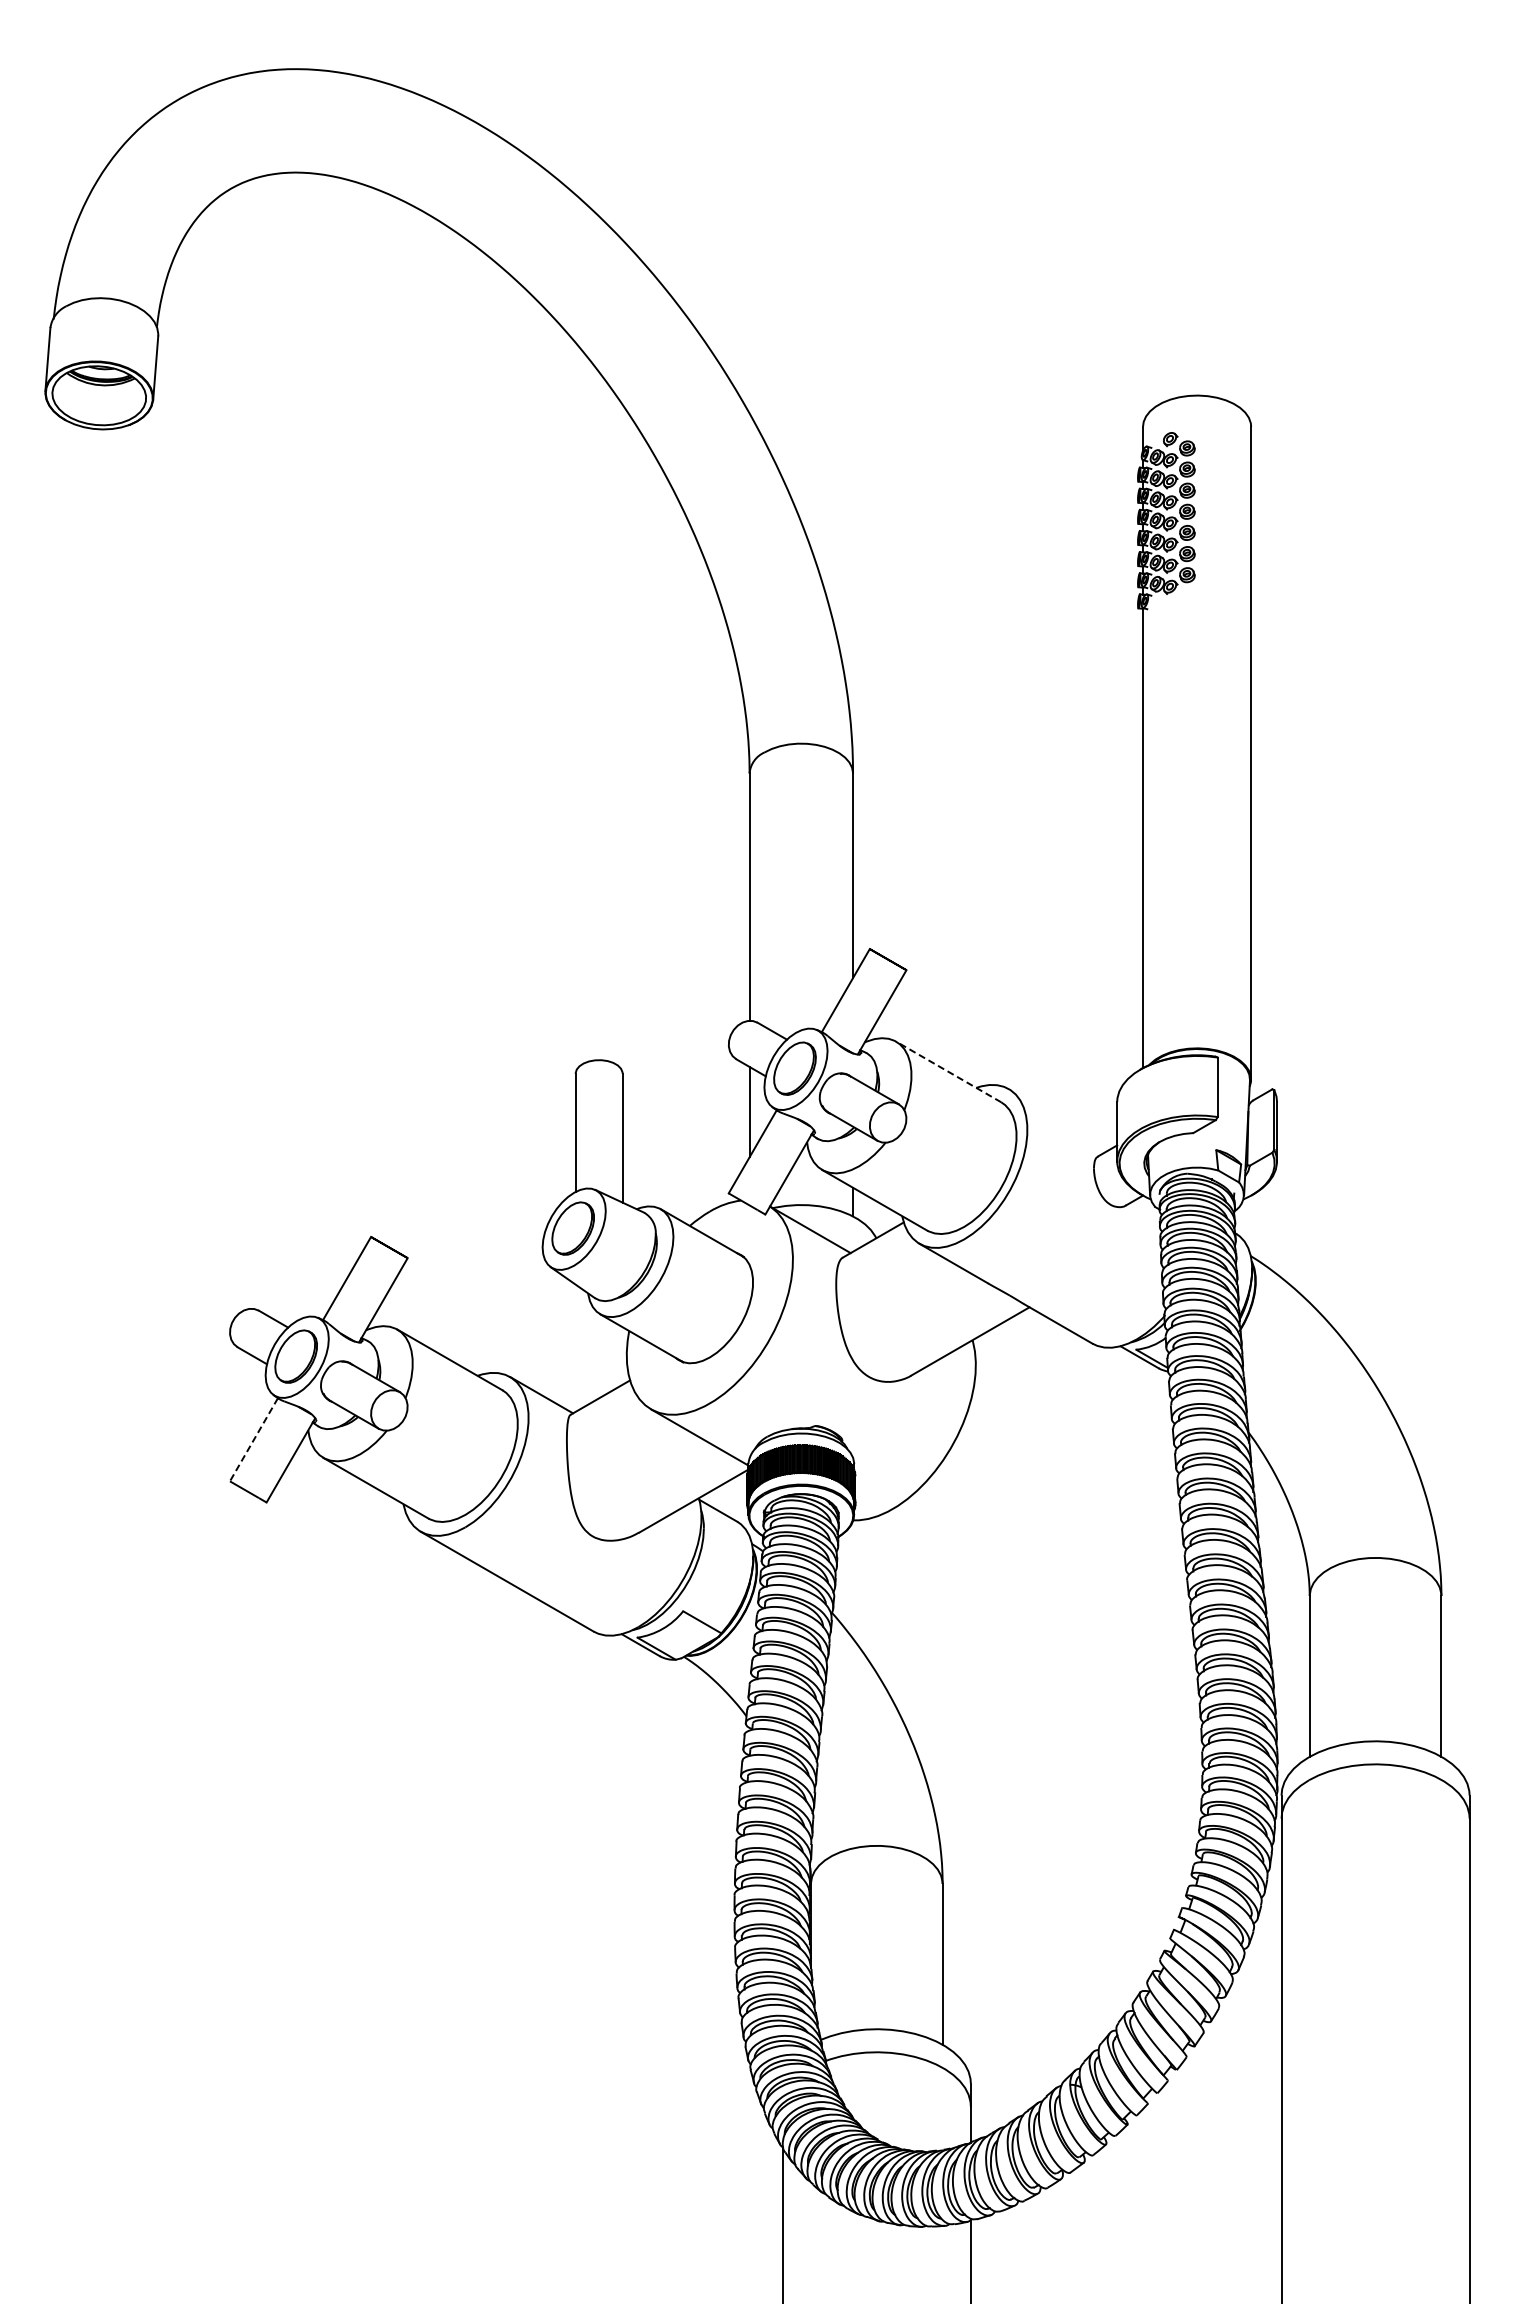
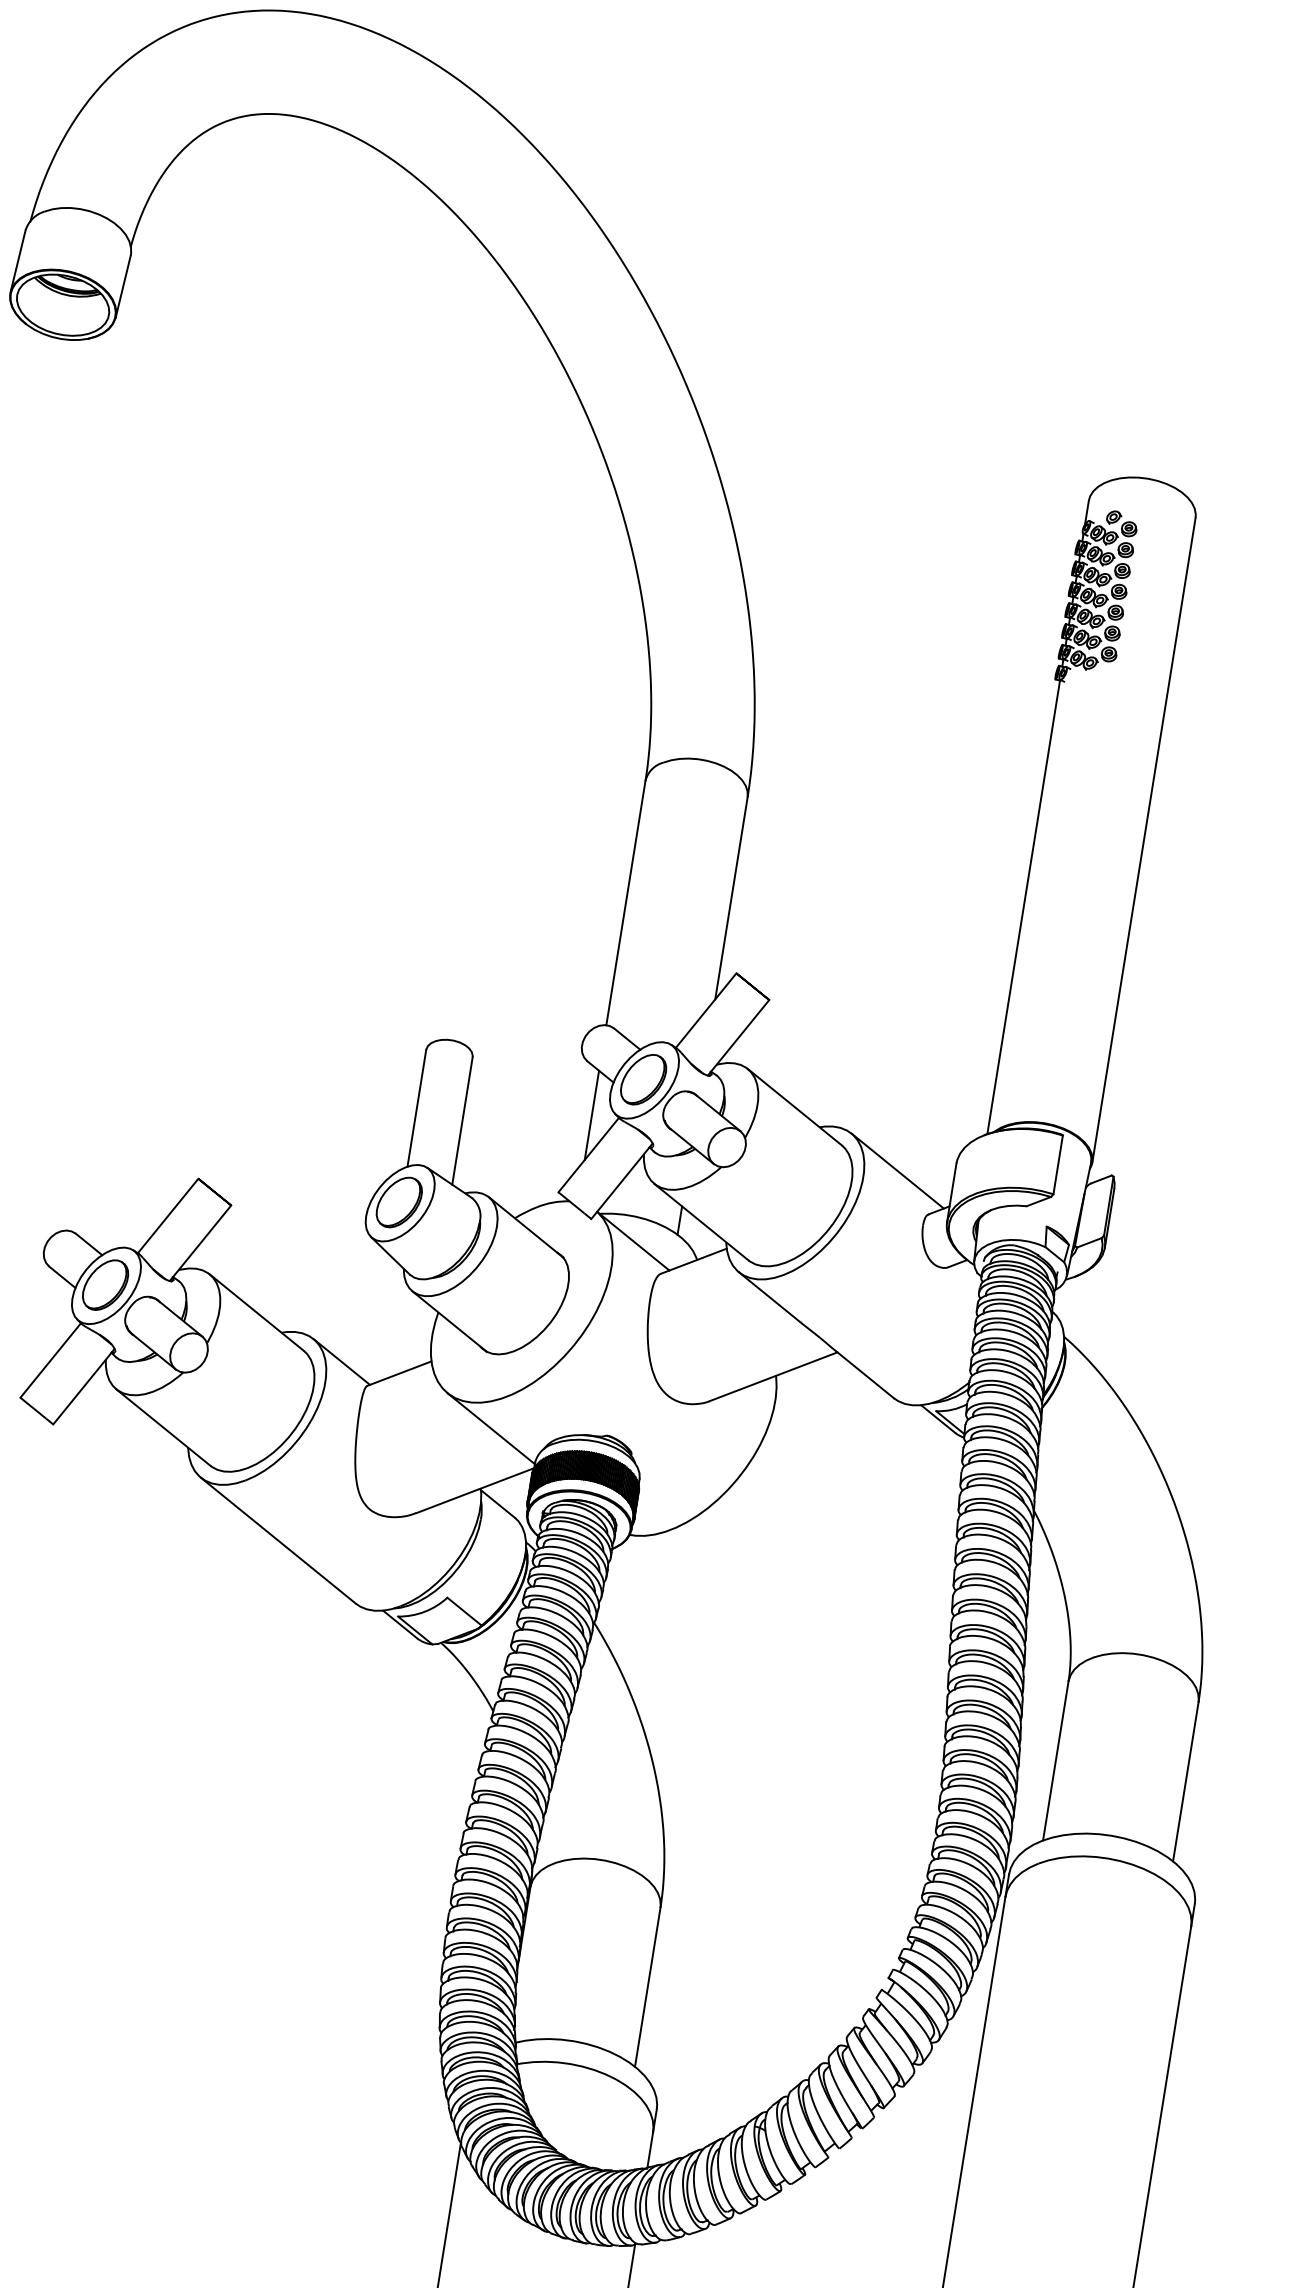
line: (948, 1071) -> (794, 1106), dashed -> solid
line: (1059, 1118) -> (896, 1170), added
line: (253, 1440) -> (50, 1361), dashed -> solid

